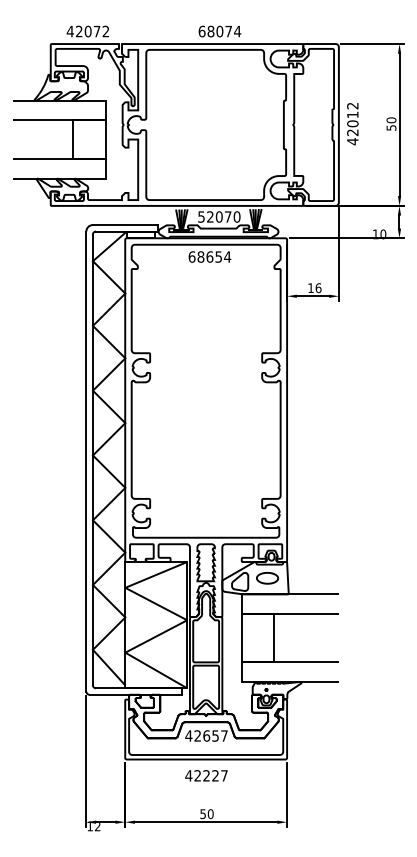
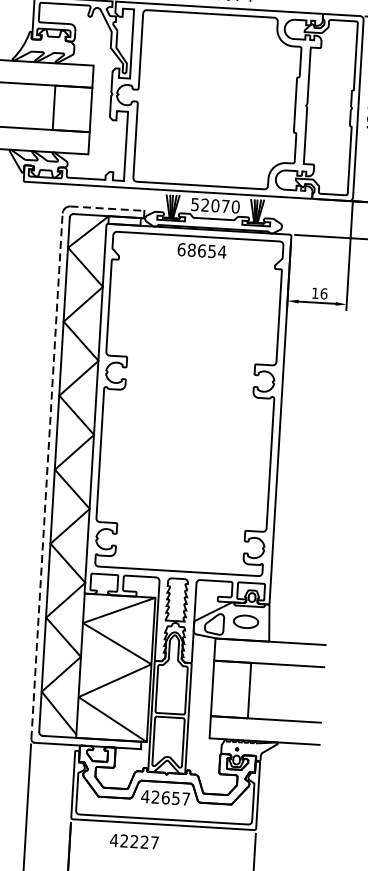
line: (125, 225) -> (107, 209), solid -> dashed
line: (86, 461) -> (47, 476), solid -> dashed
text: (206, 775) -> (134, 841), moved

